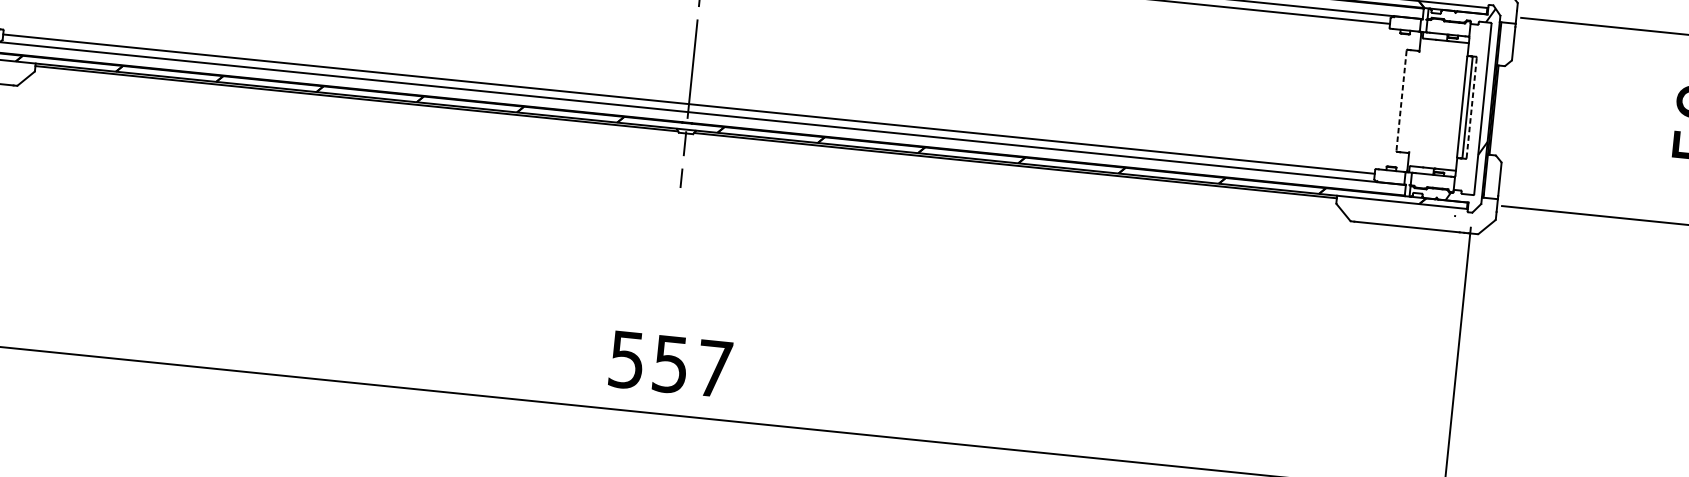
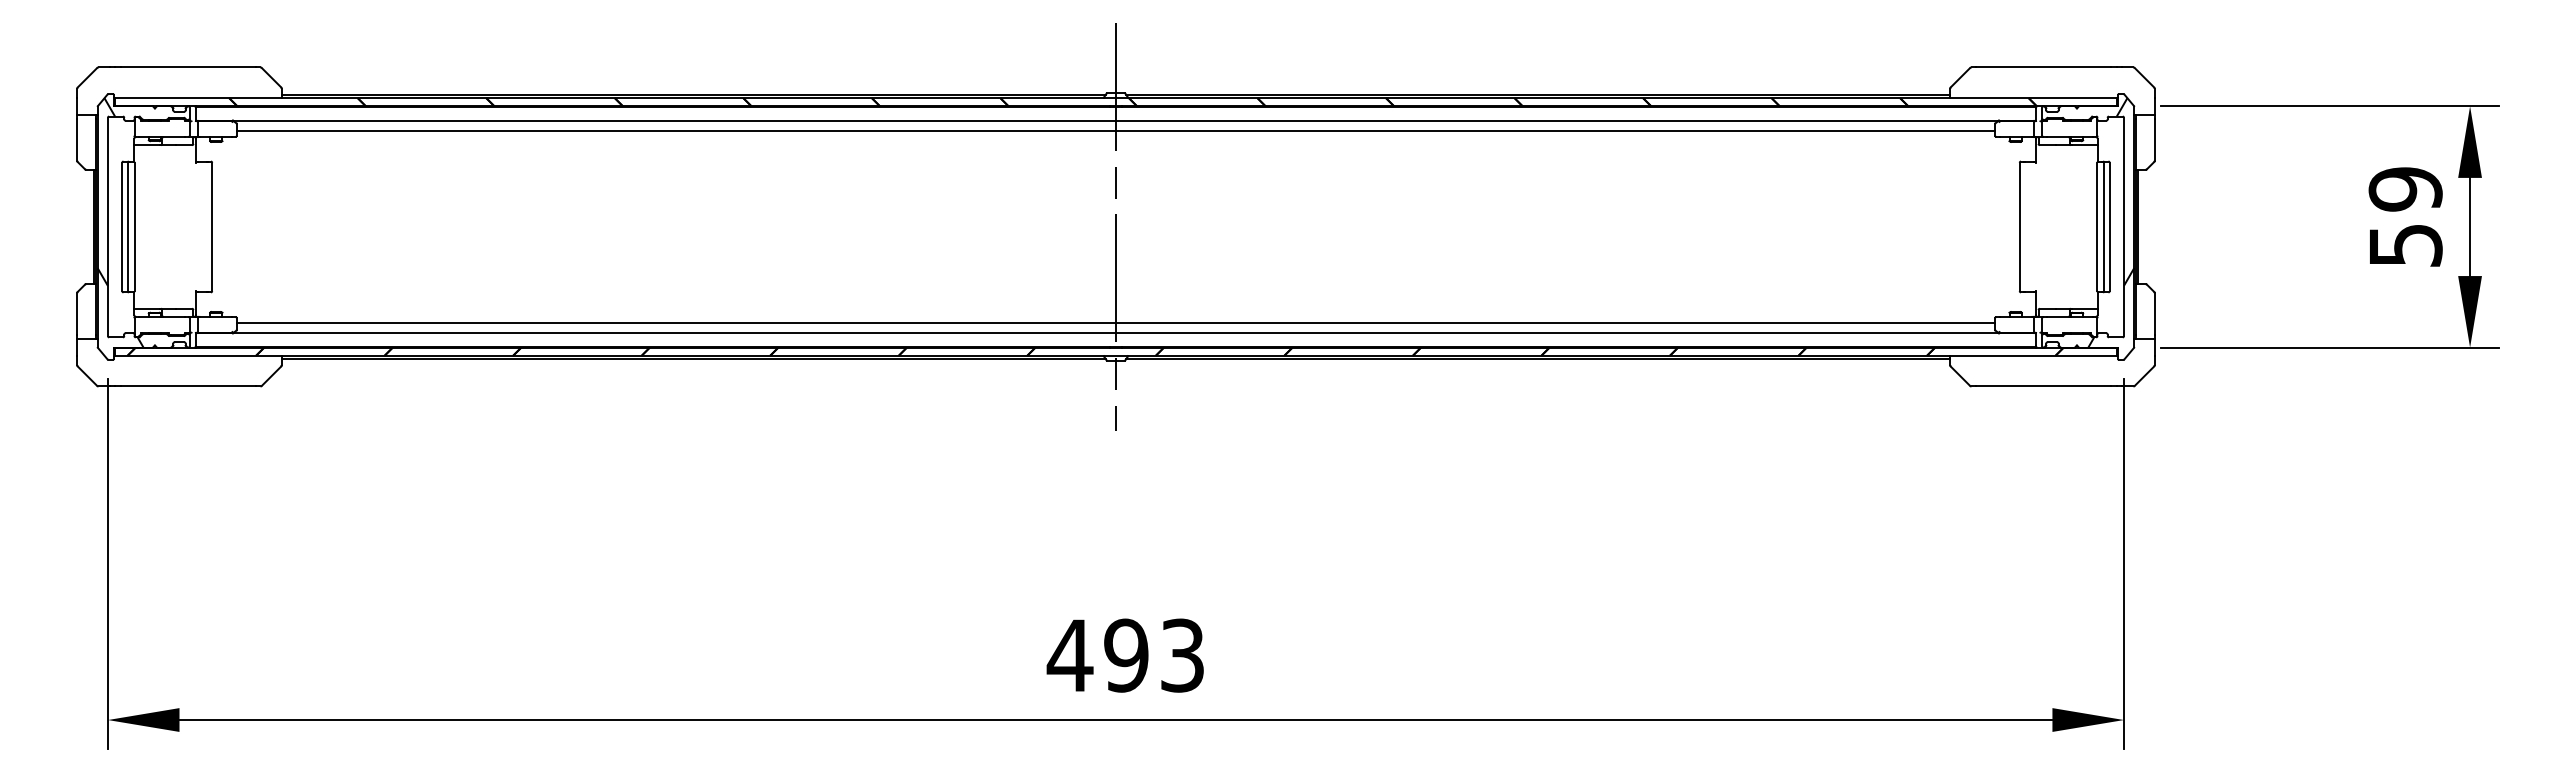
line: (1401, 101) -> (2019, 227), dashed -> solid
line: (1471, 107) -> (2109, 226), dashed -> solid
text: (669, 364) -> (1124, 655), 557 -> 493

